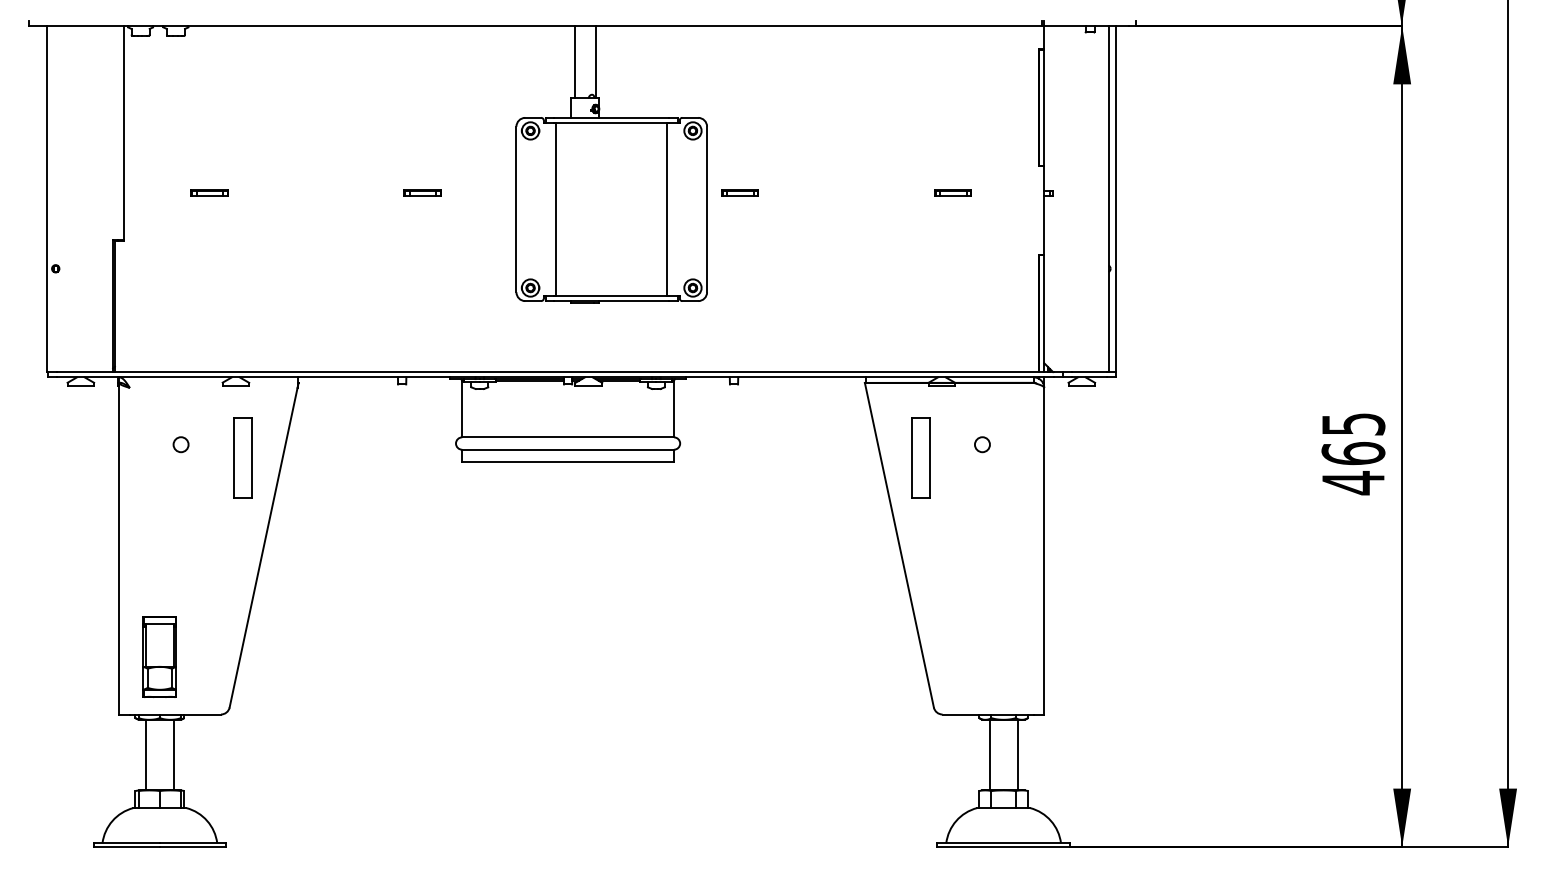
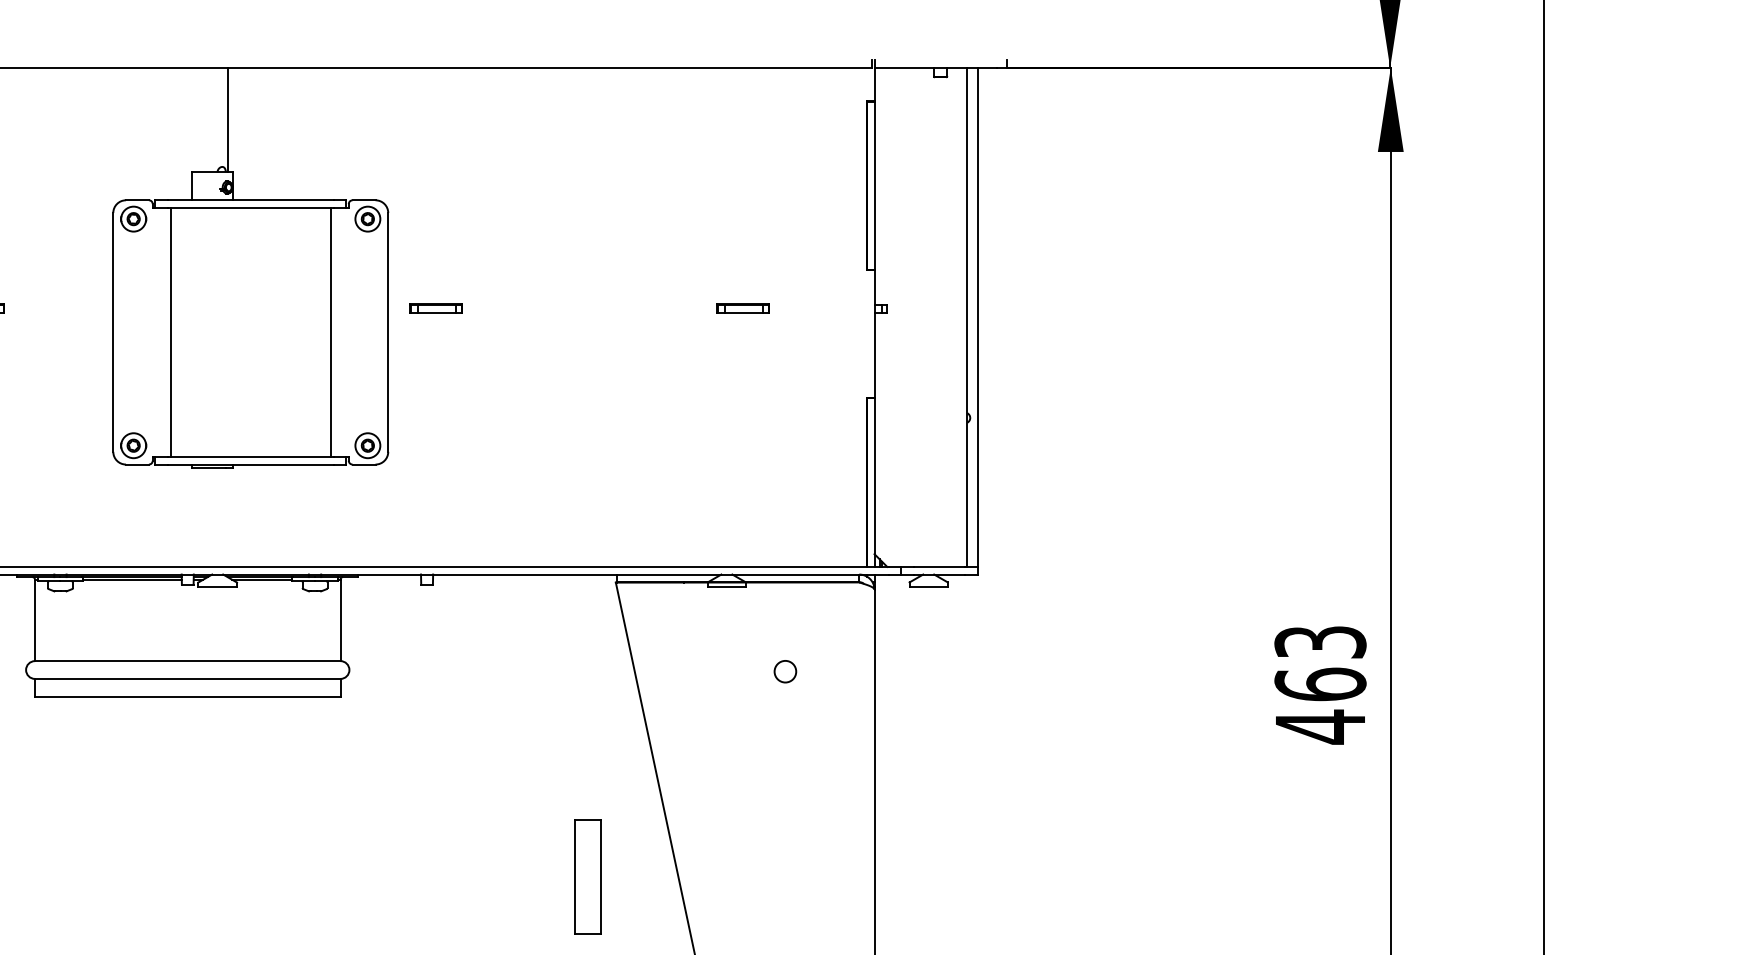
line: (574, 62) -> (197, 120), removed
text: (1352, 424) -> (1319, 642), 465 -> 463
part: (920, 457) -> (587, 876), moved

